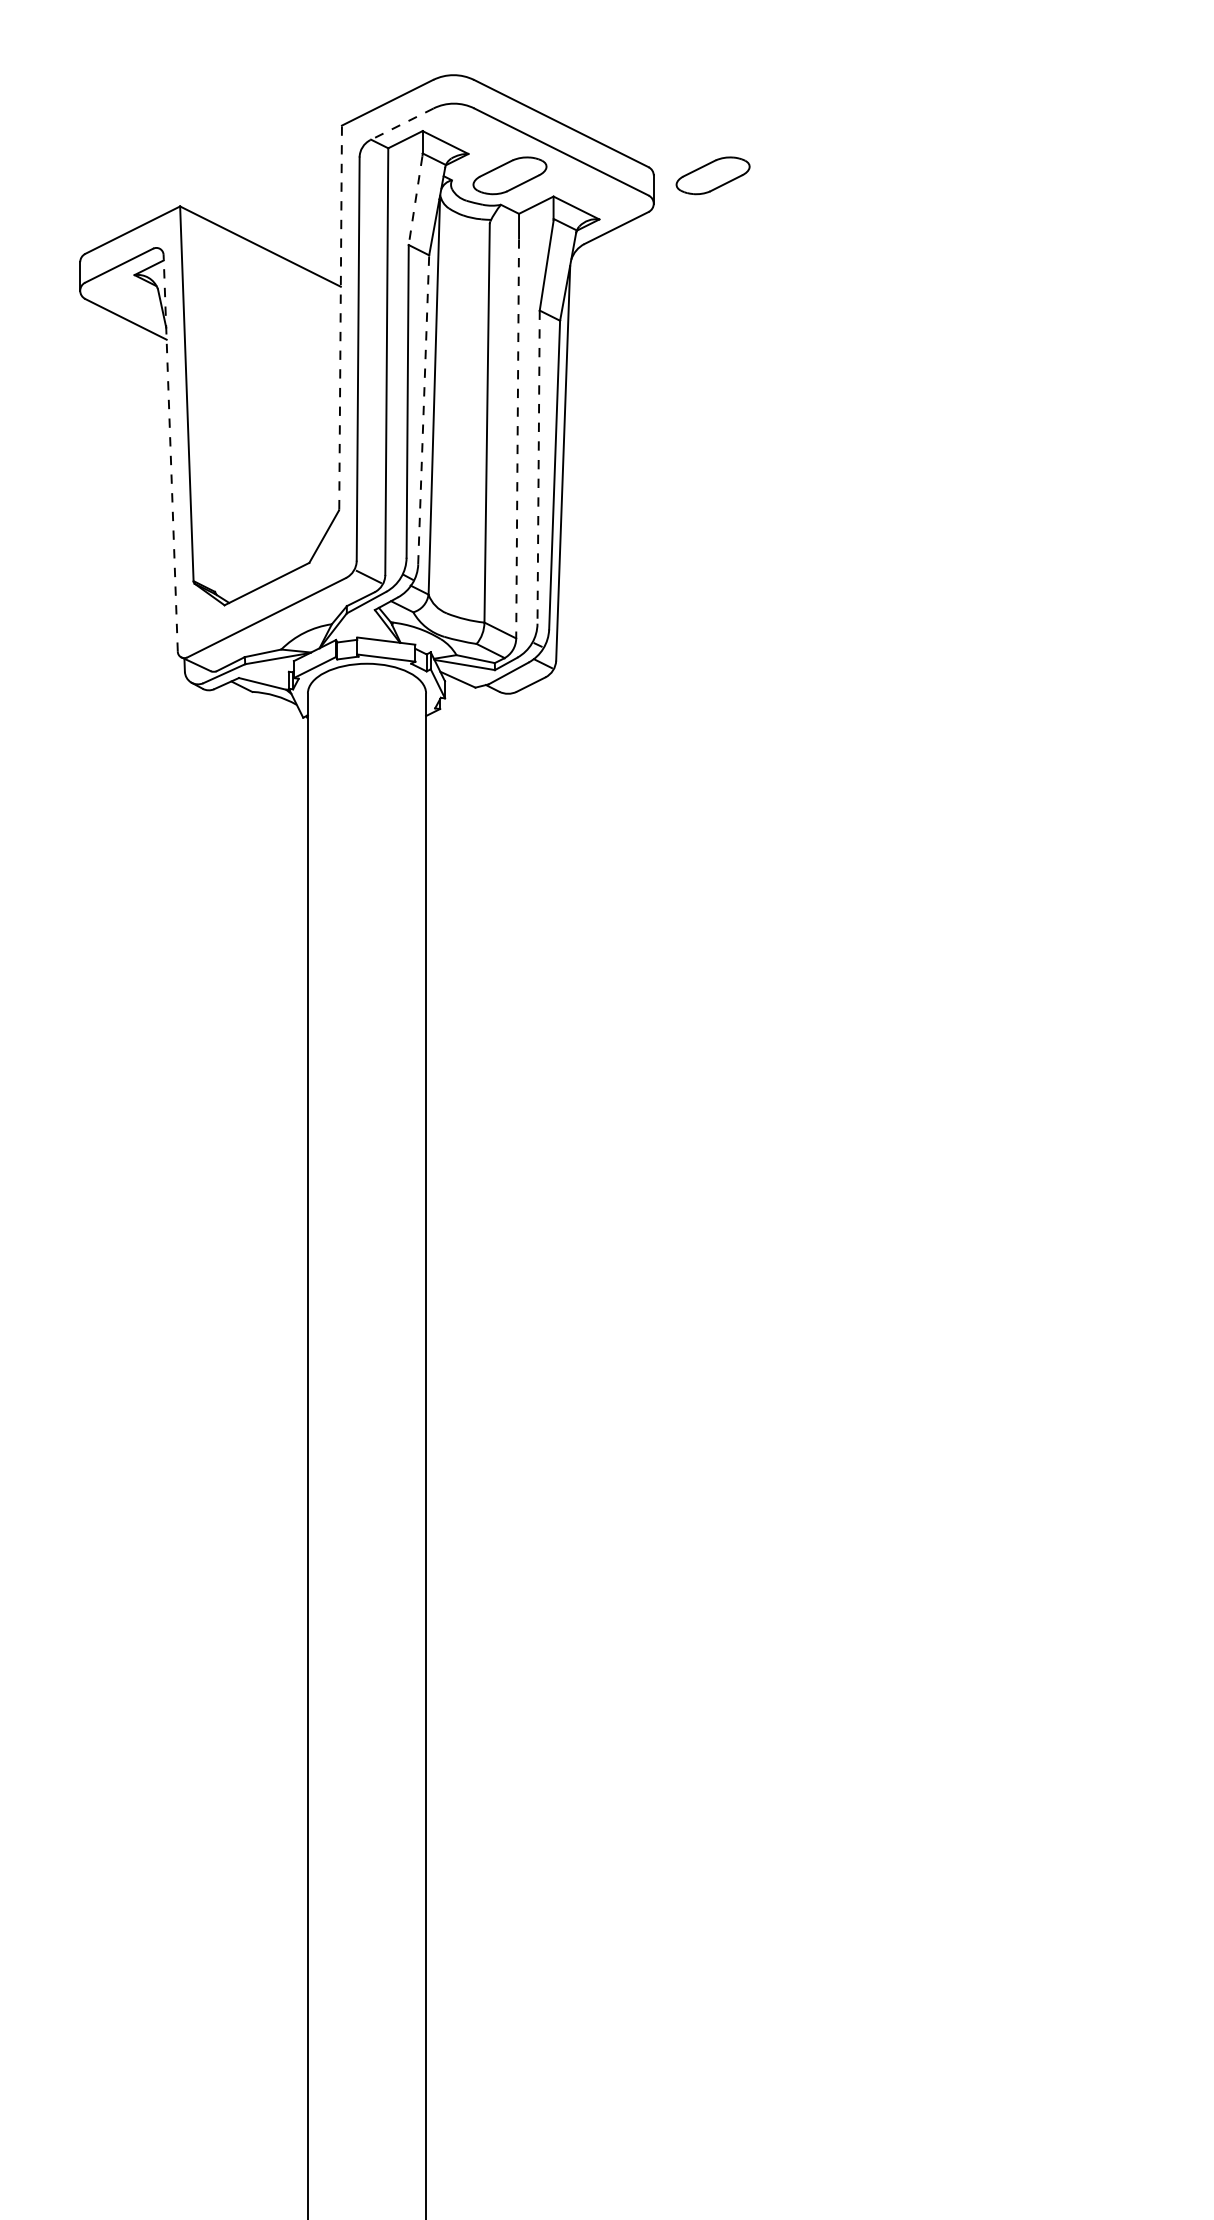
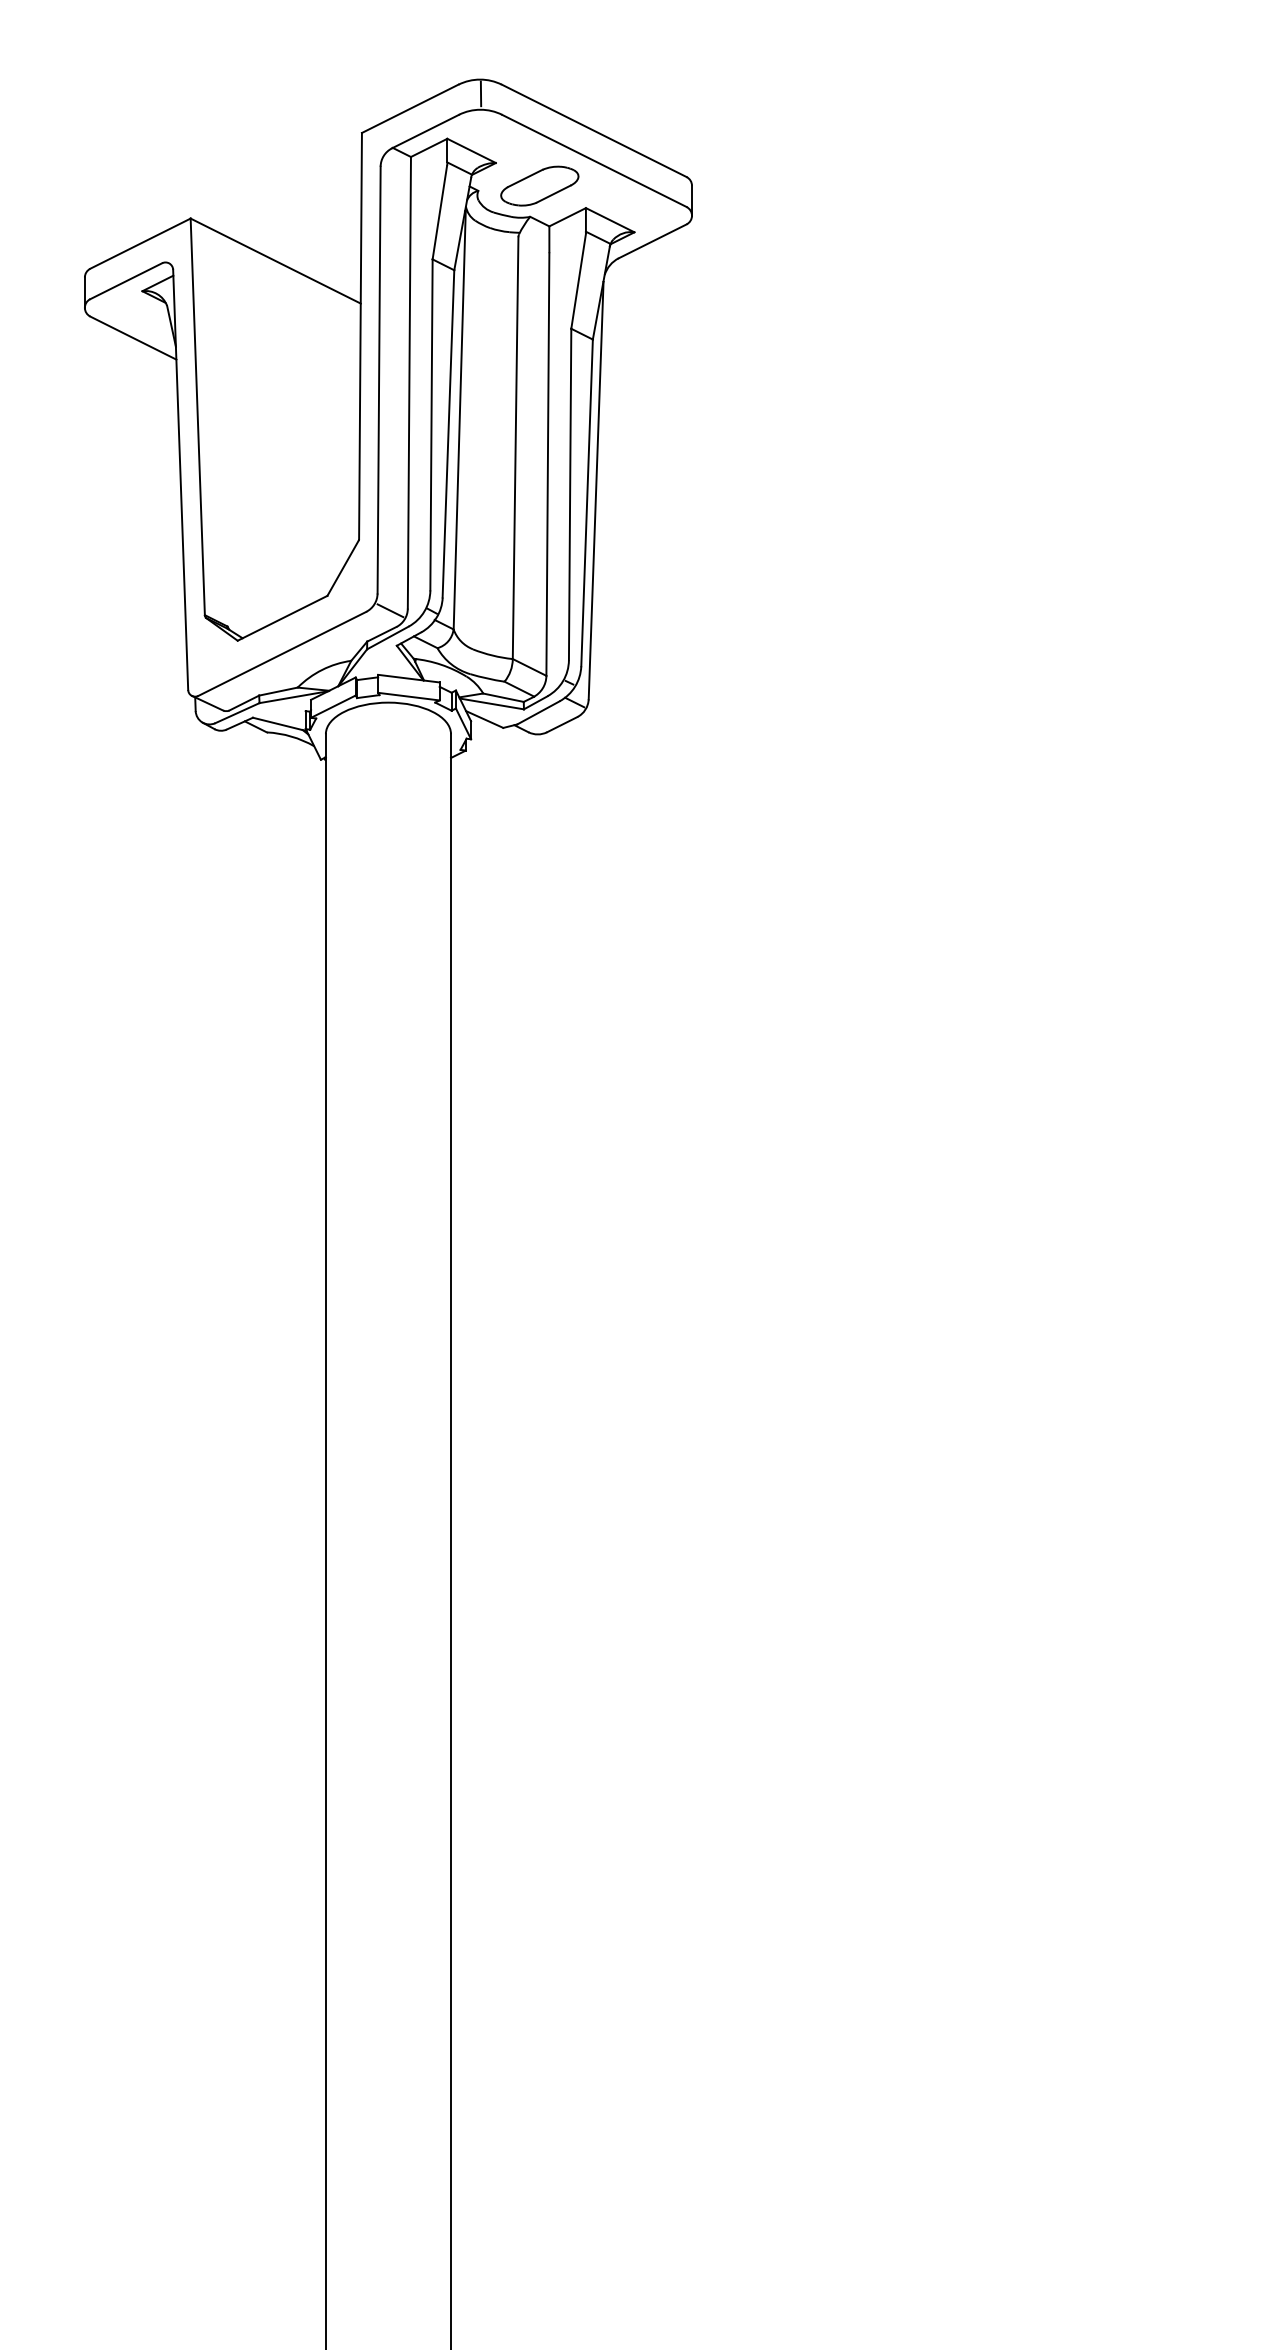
line: (453, 88) -> (480, 93), added
line: (402, 124) -> (425, 131), dashed -> solid
part: (712, 175) -> (754, 185), removed
line: (415, 201) -> (439, 213), dashed -> solid
line: (340, 316) -> (360, 335), dashed -> solid
line: (423, 409) -> (448, 433), dashed -> solid
line: (517, 439) -> (547, 465), dashed -> solid
line: (170, 452) -> (180, 479), dashed -> solid
line: (538, 467) -> (570, 494), dashed -> solid

